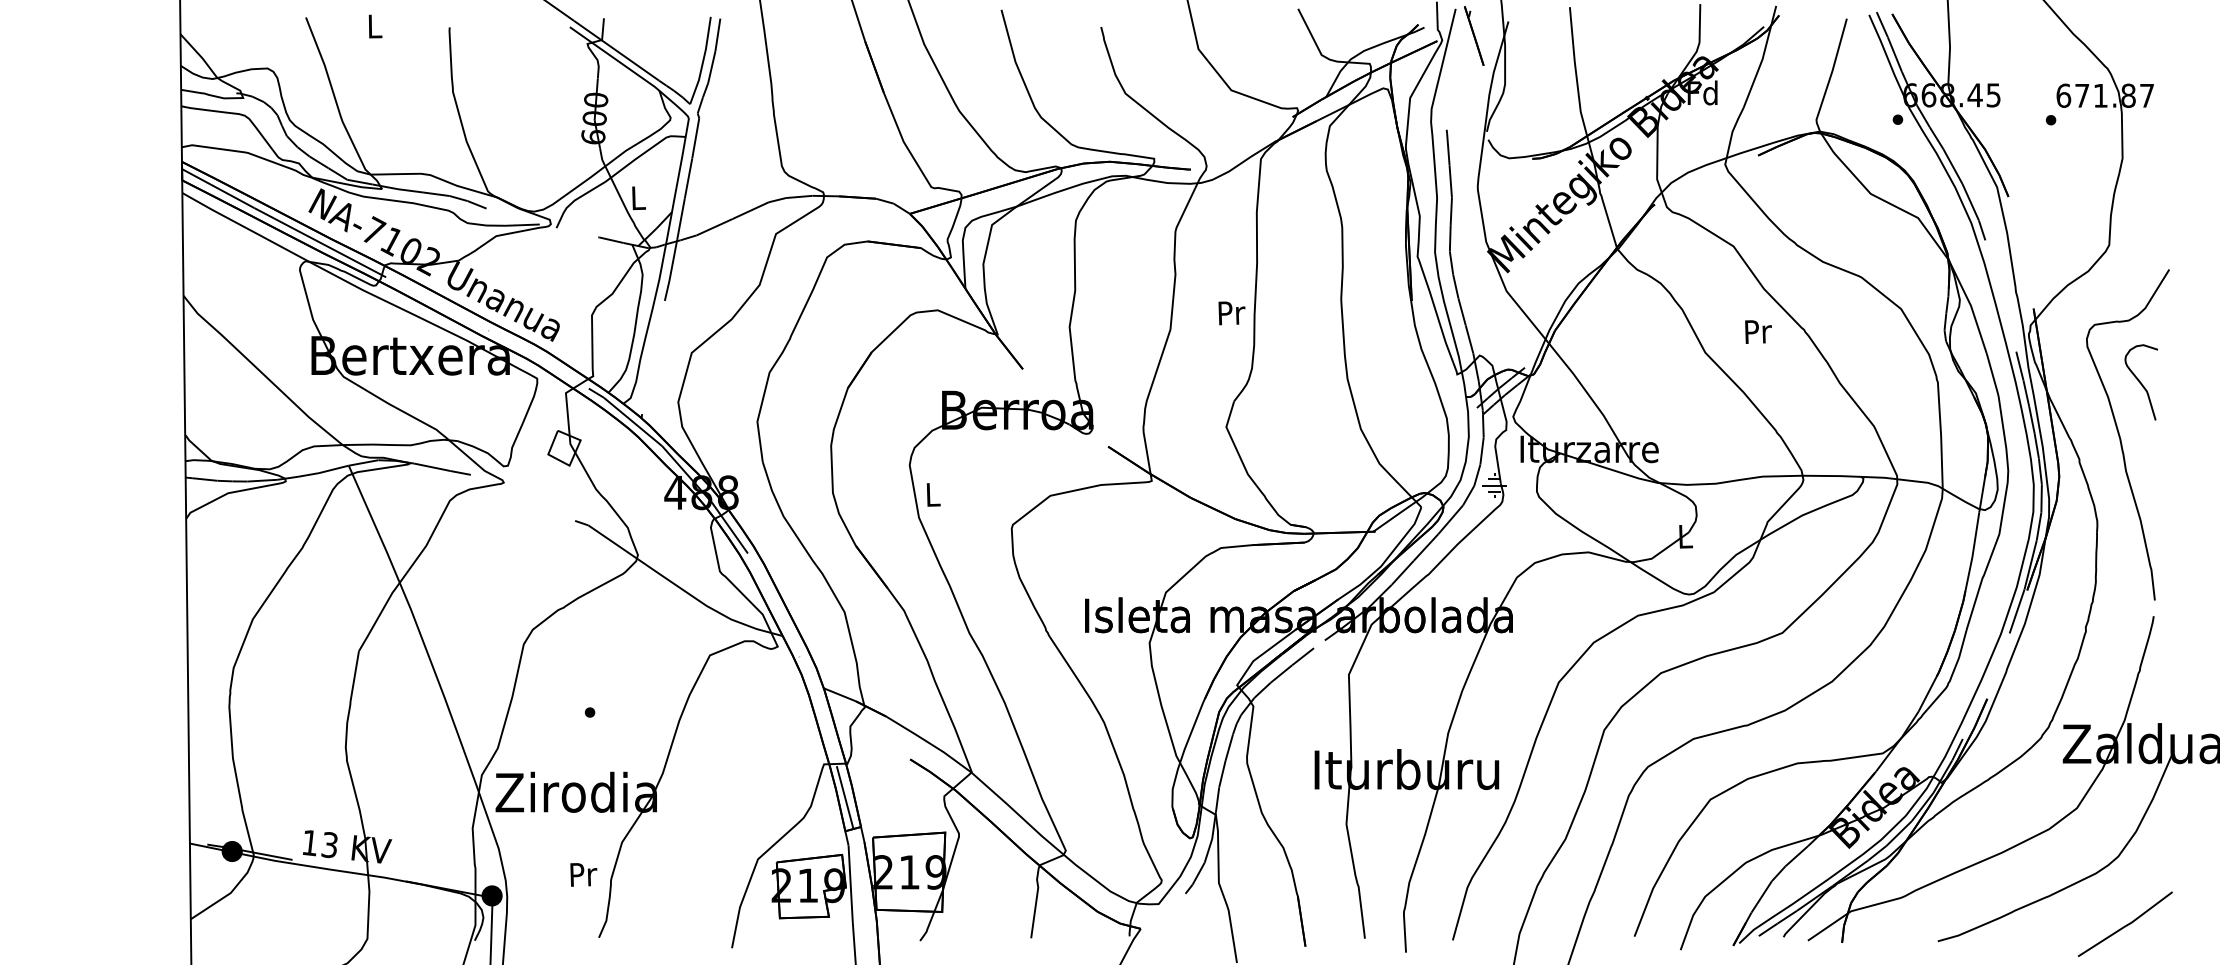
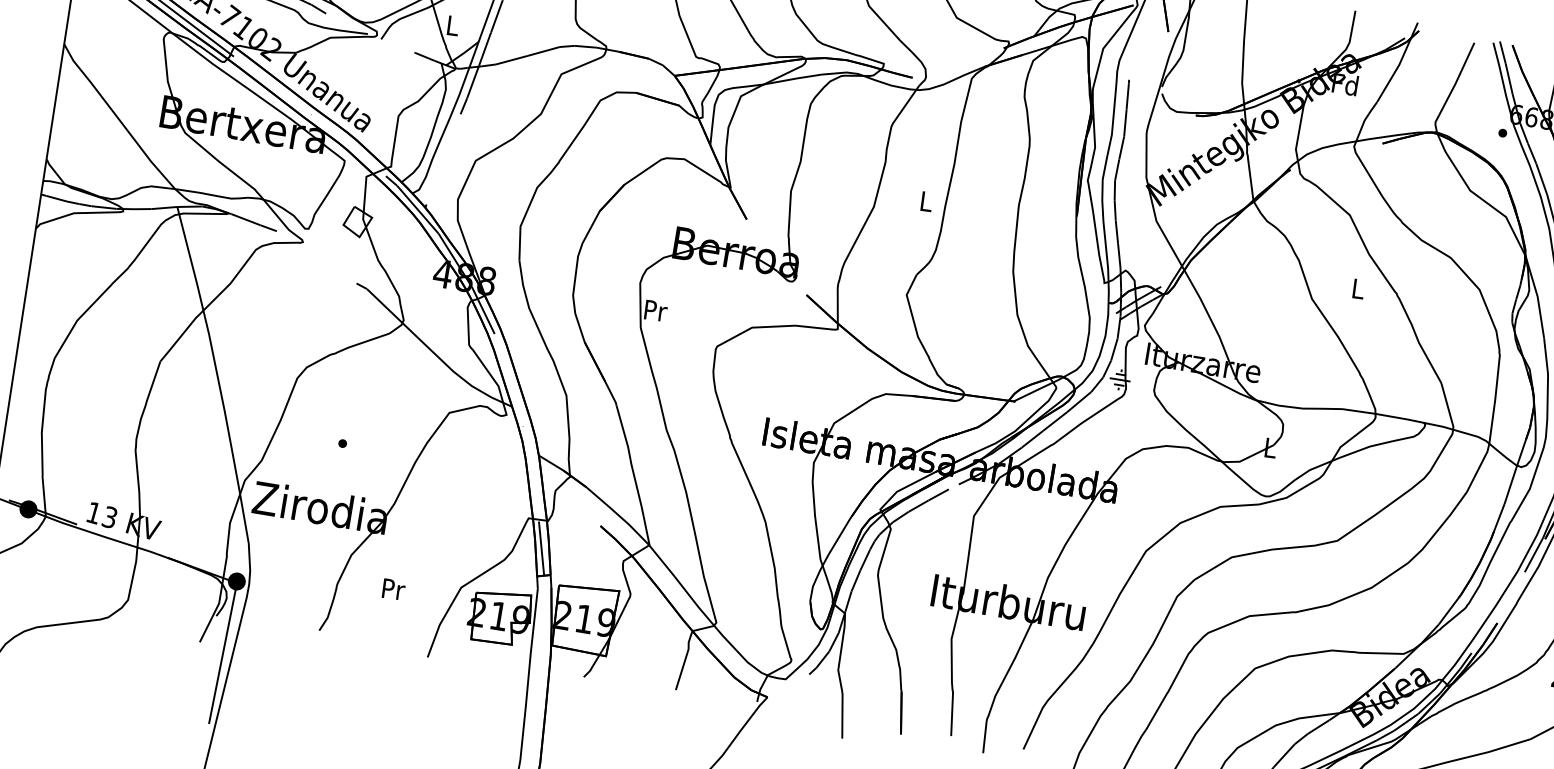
text: (1231, 313) -> (926, 201), Pr -> L
text: (1758, 331) -> (1358, 288), Pr -> L
text: (933, 494) -> (655, 310), L -> Pr
text: (583, 874) -> (393, 589), moved

